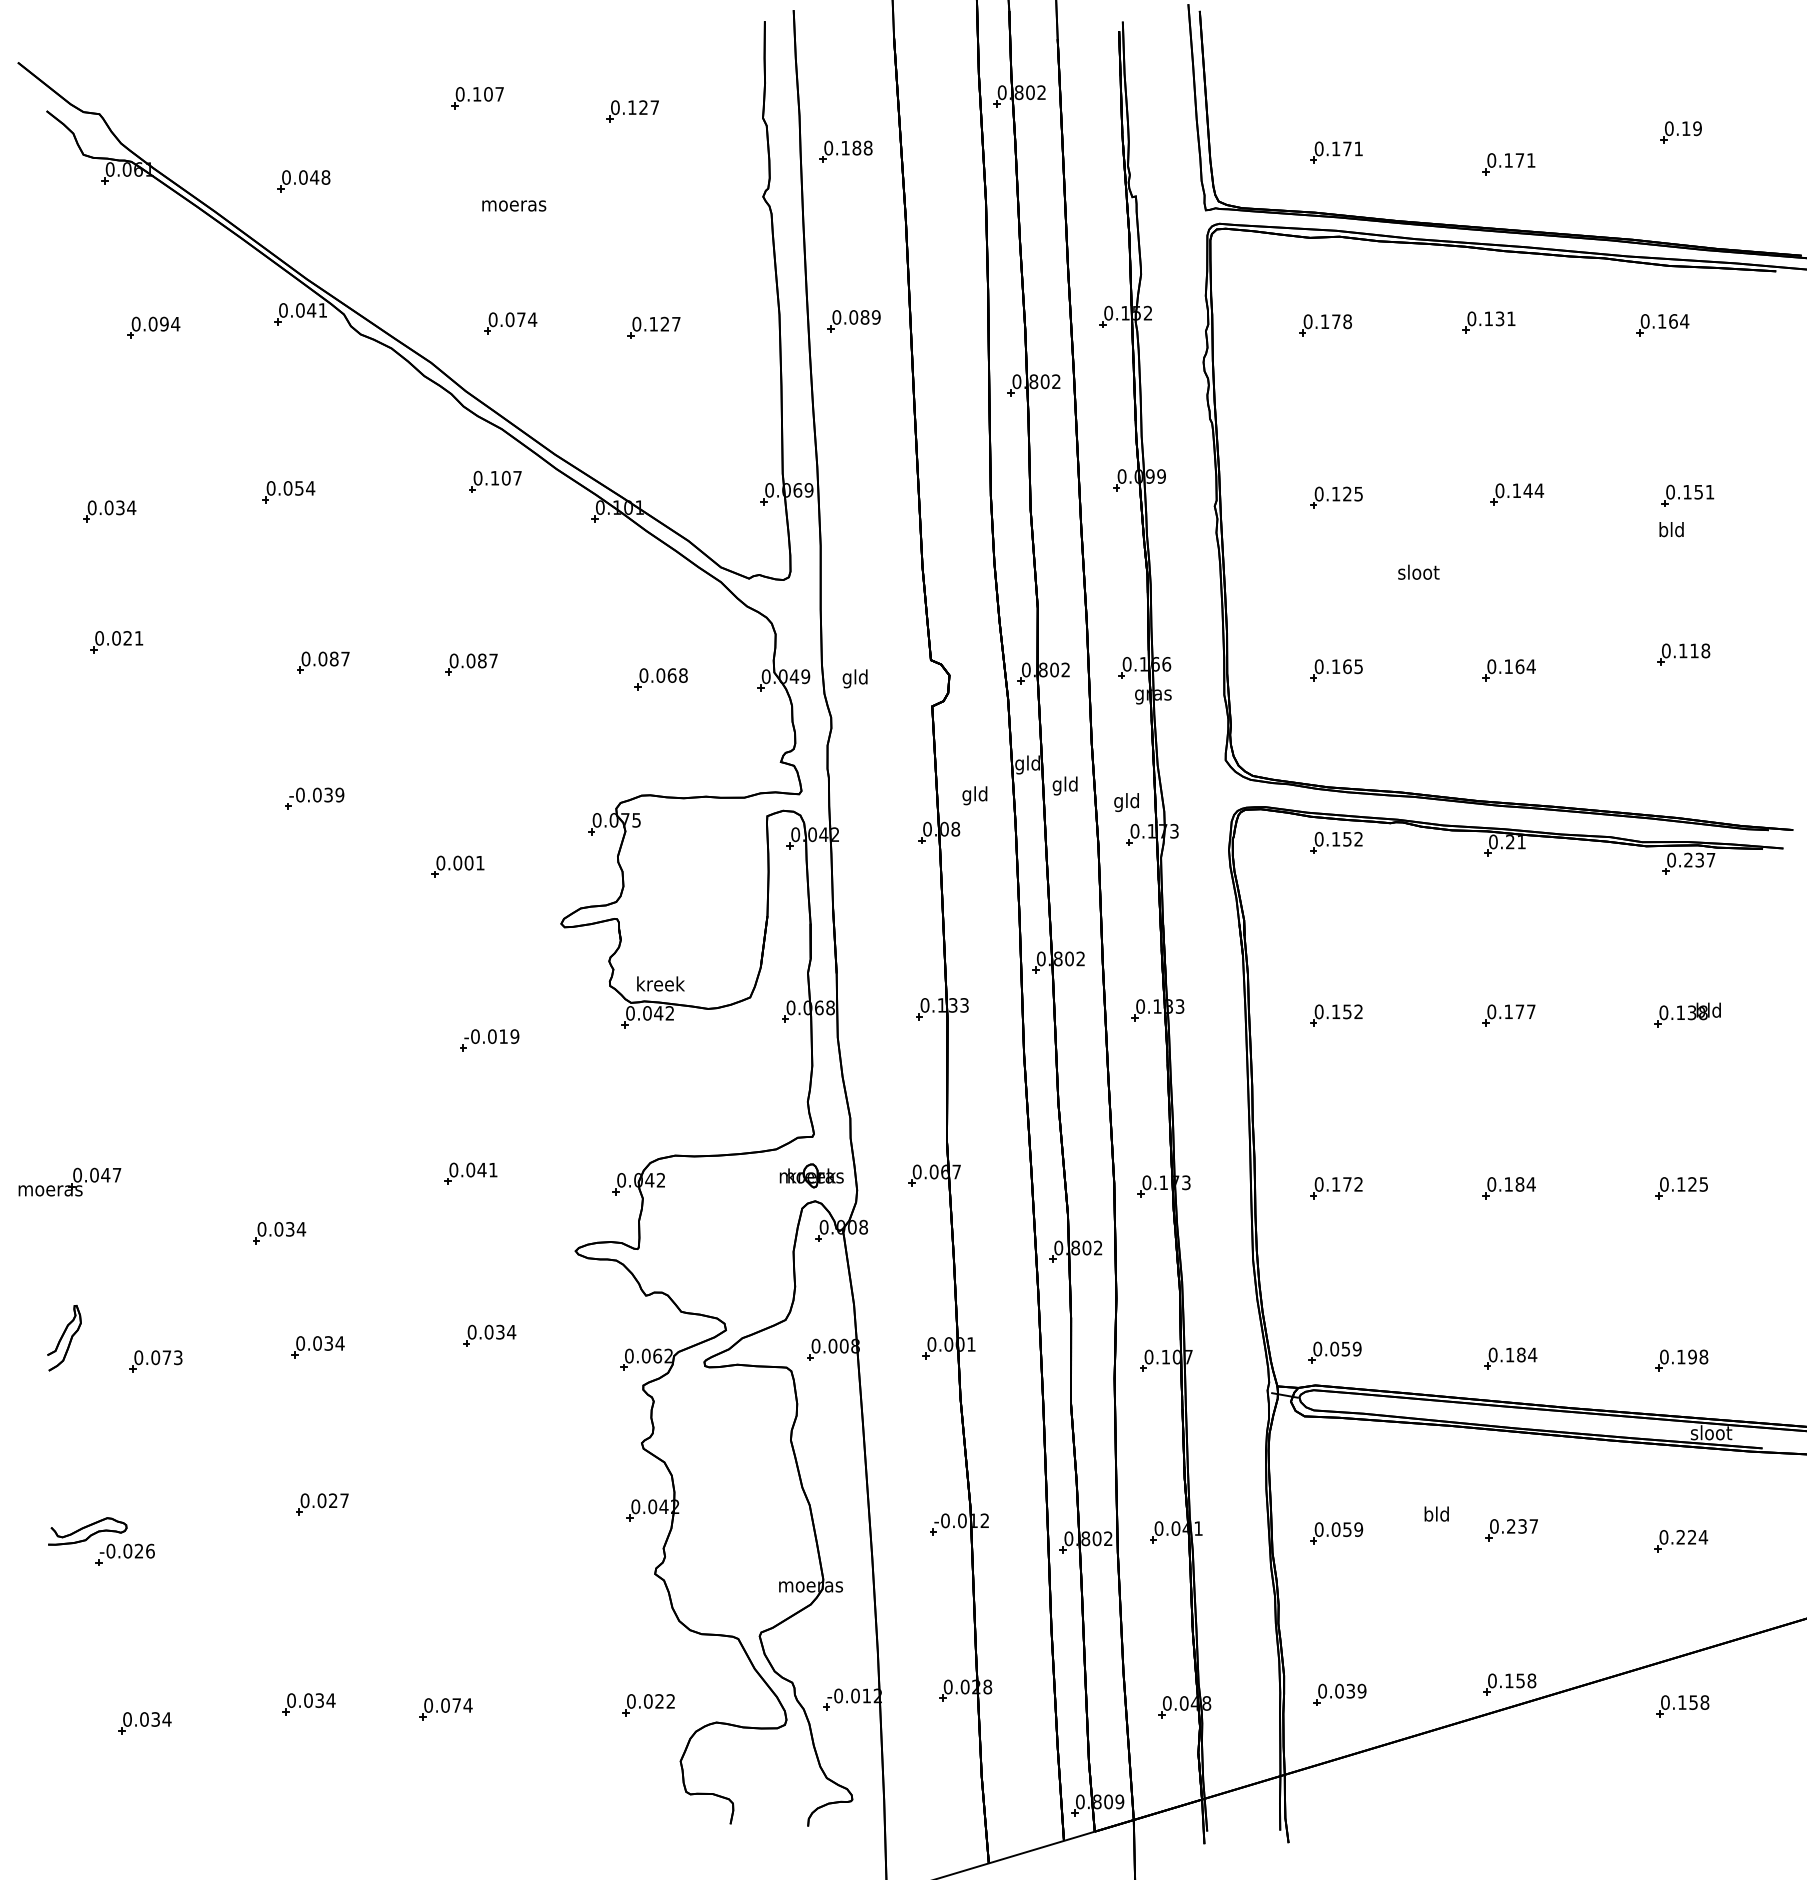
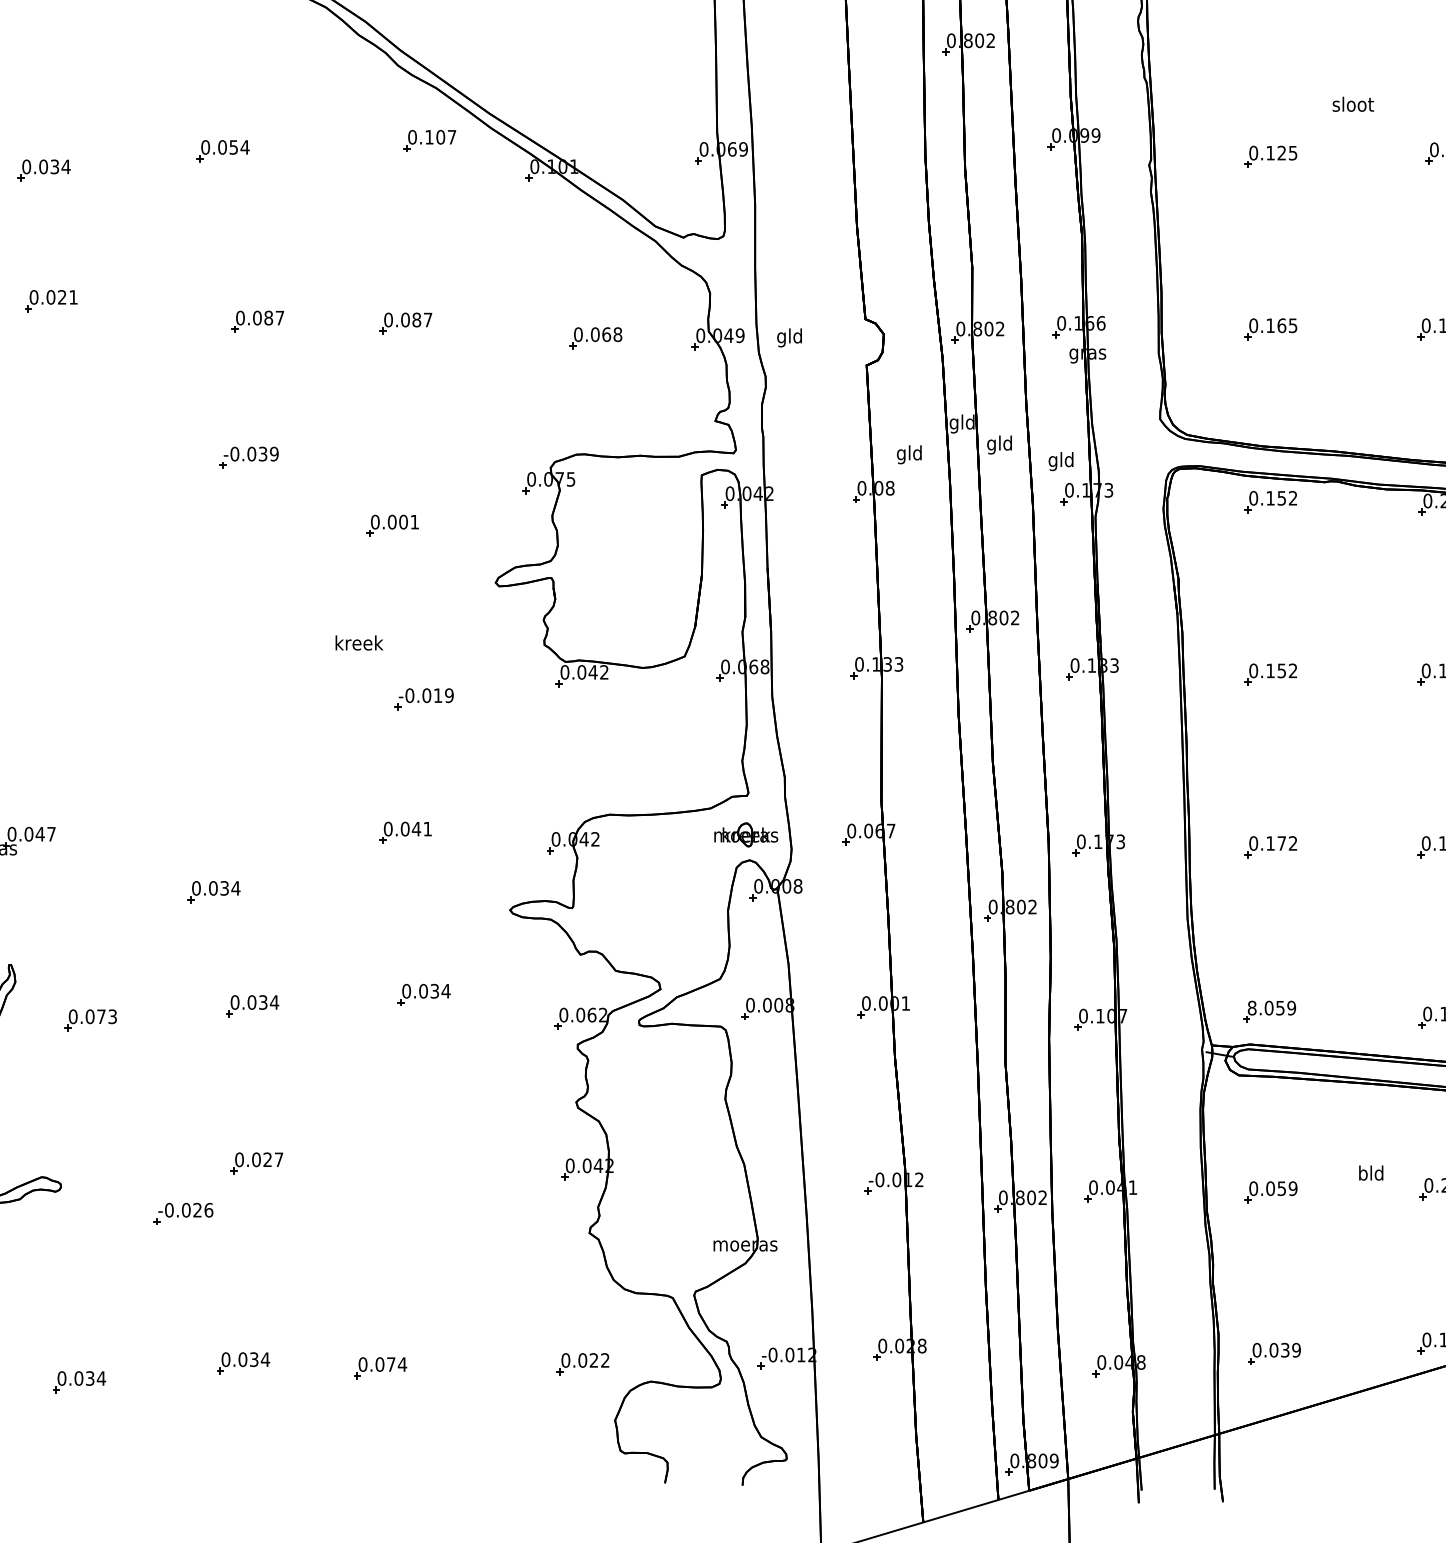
text: (1418, 571) -> (1352, 103), moved
text: (660, 983) -> (358, 642), moved
text: (1317, 1349) -> (1251, 1008), 0.059 -> 8.059
part: (124, 1554) -> (182, 1213), moved

